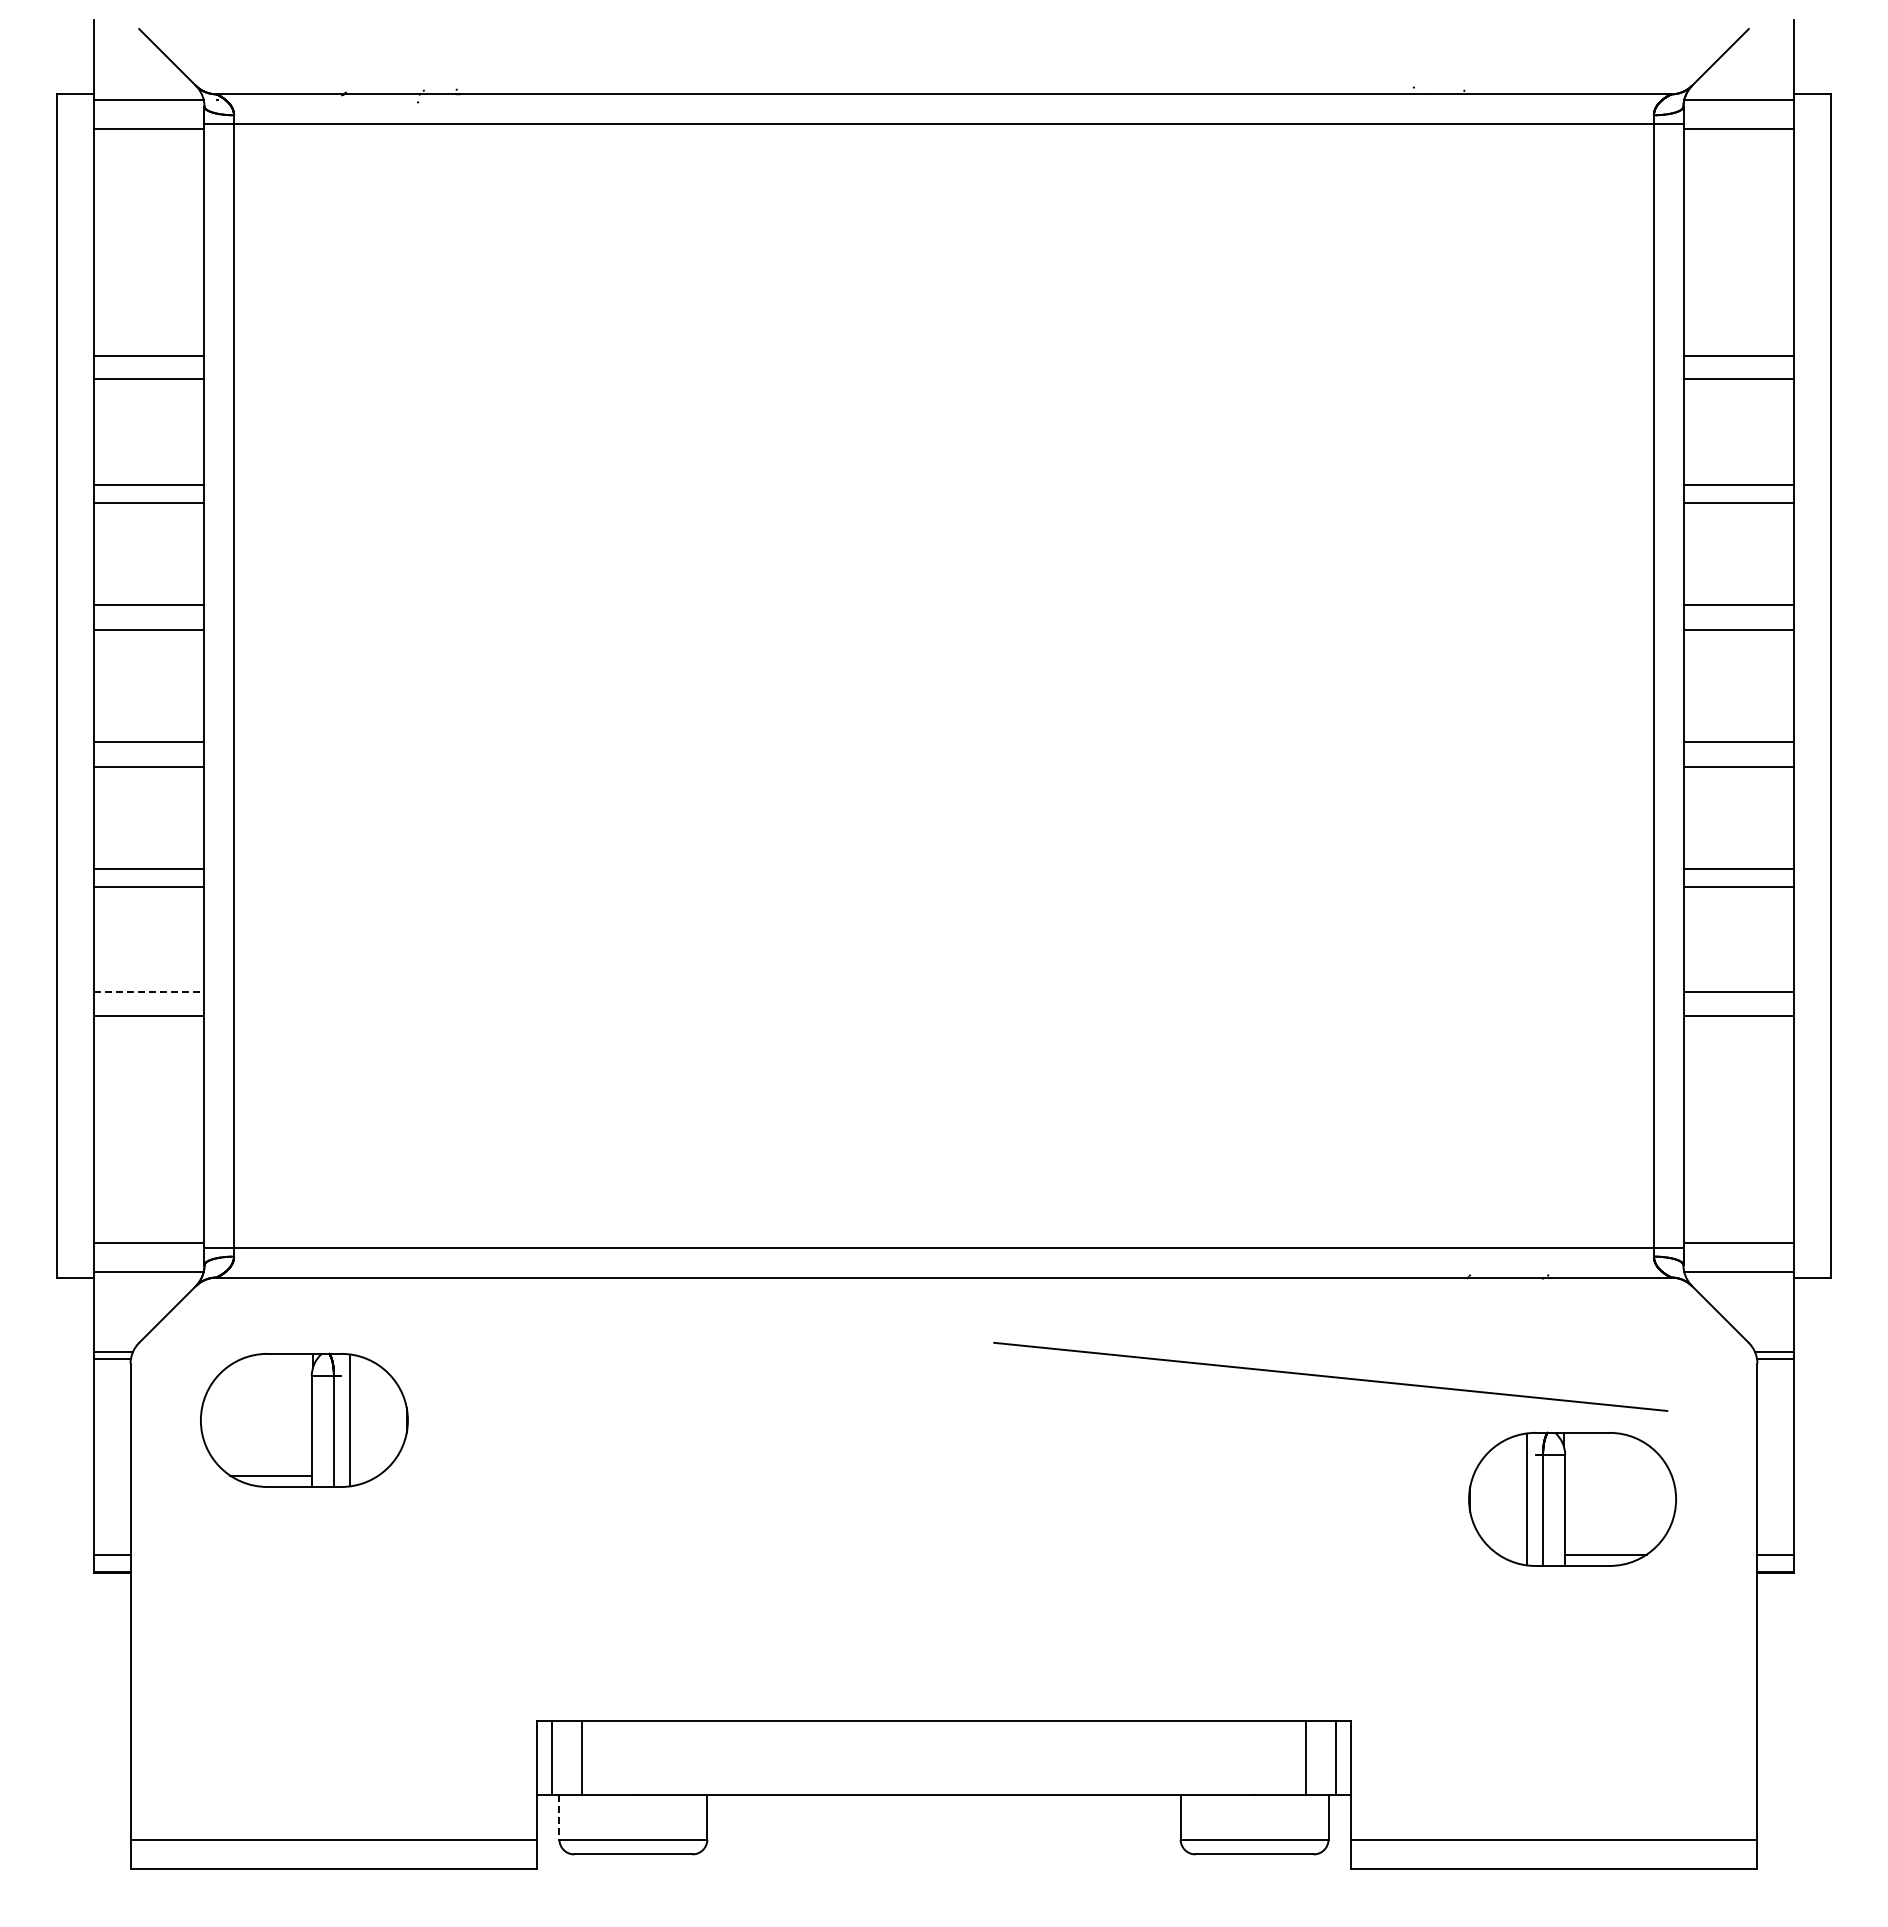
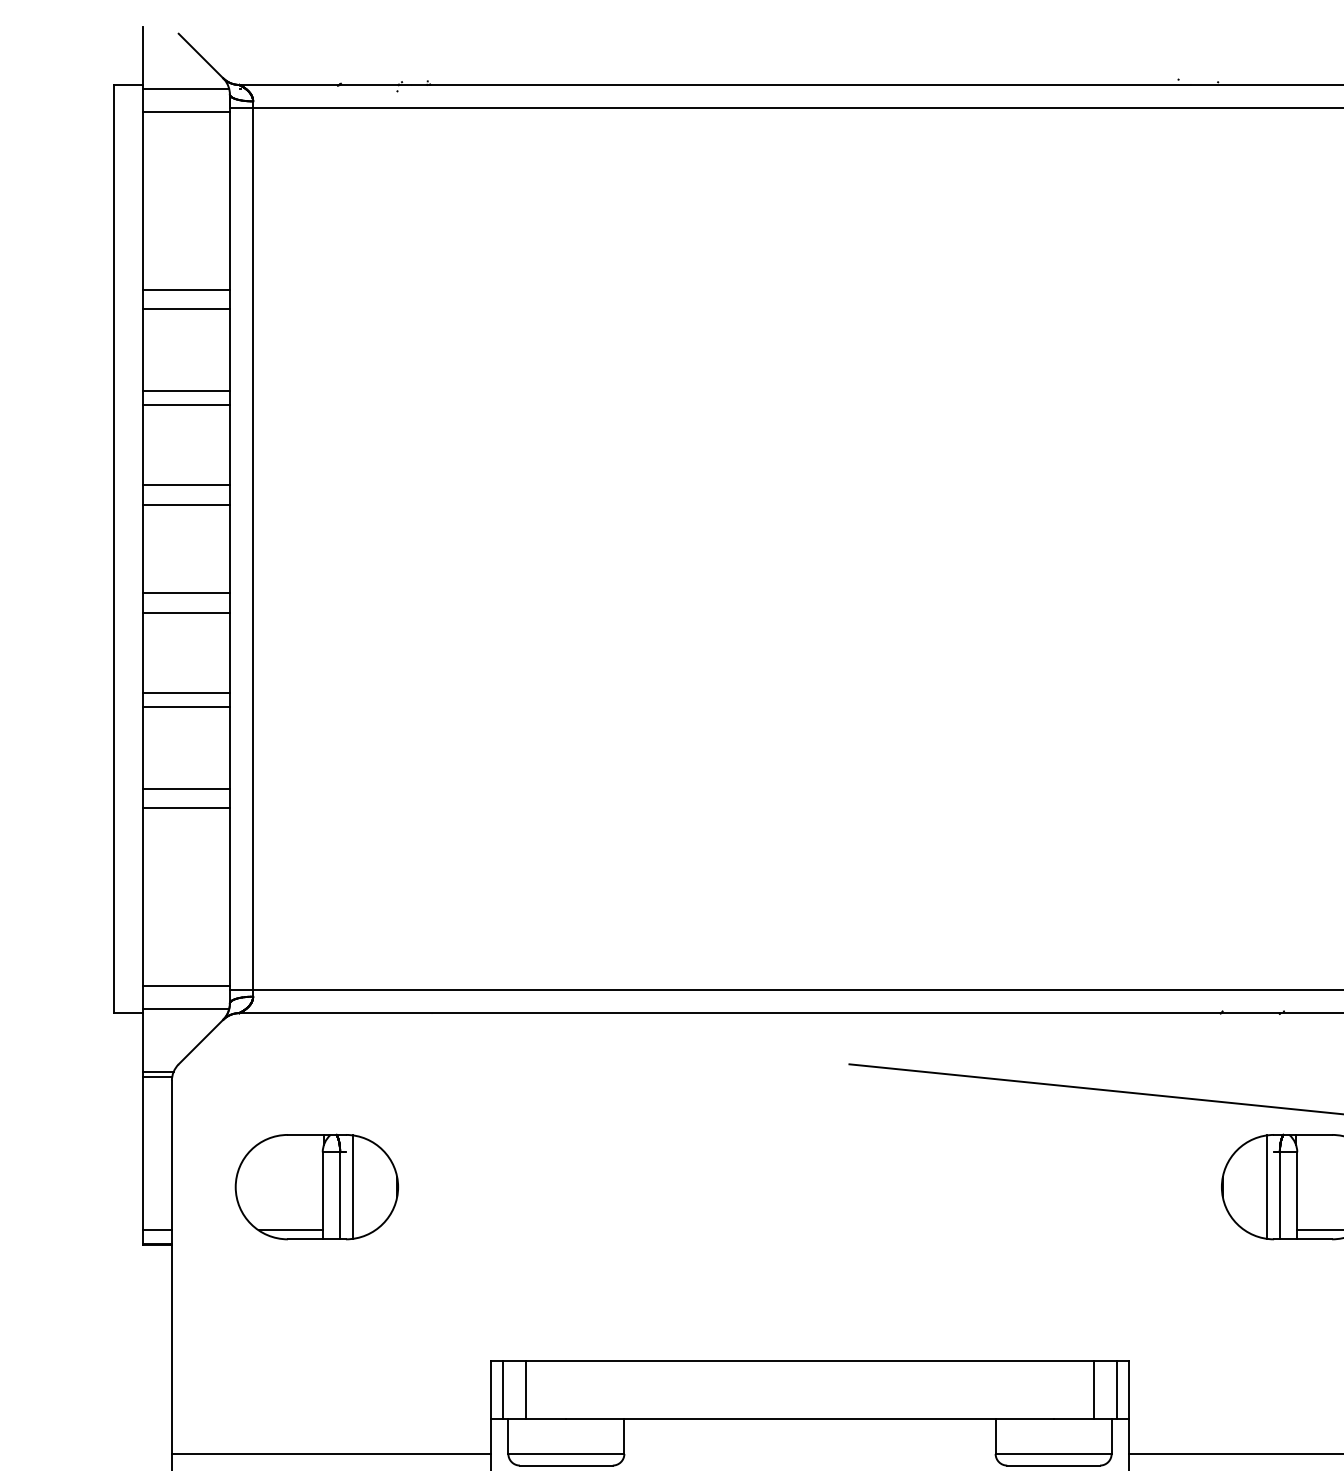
line: (149, 992) -> (186, 789), dashed -> solid
part: (304, 1419) -> (317, 1186), moved
line: (559, 1817) -> (508, 1436), dashed -> solid

